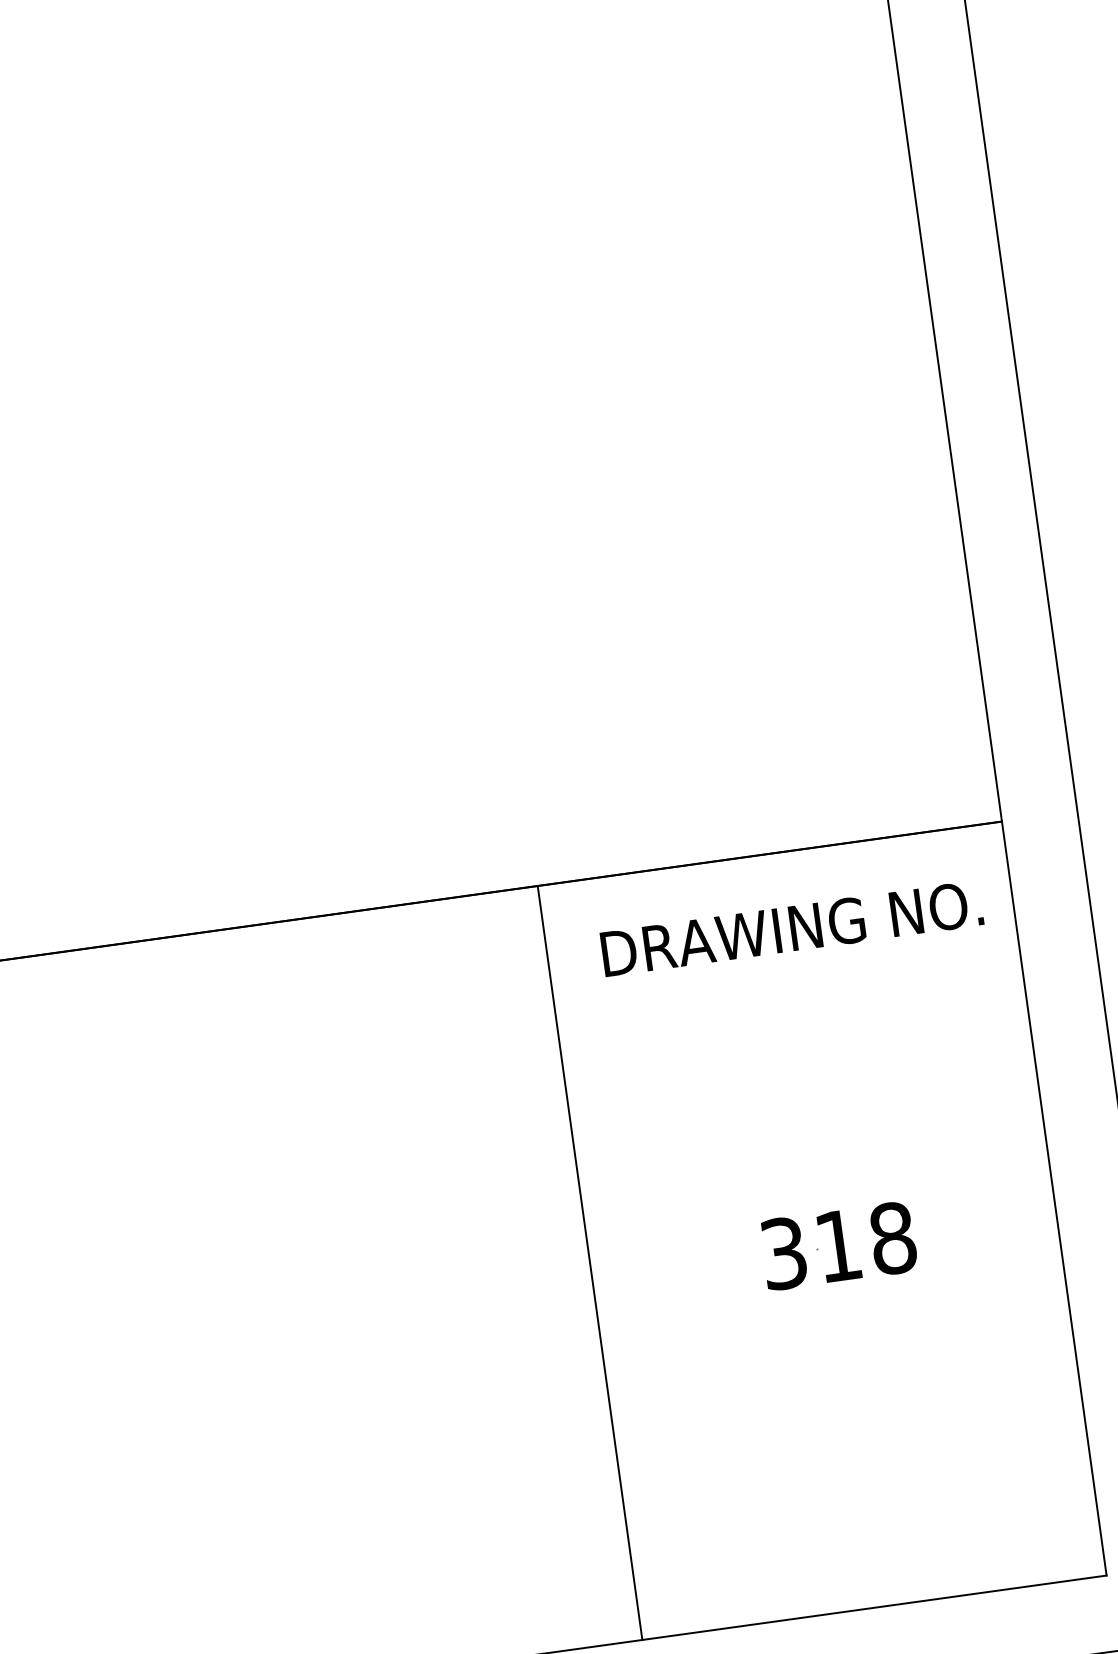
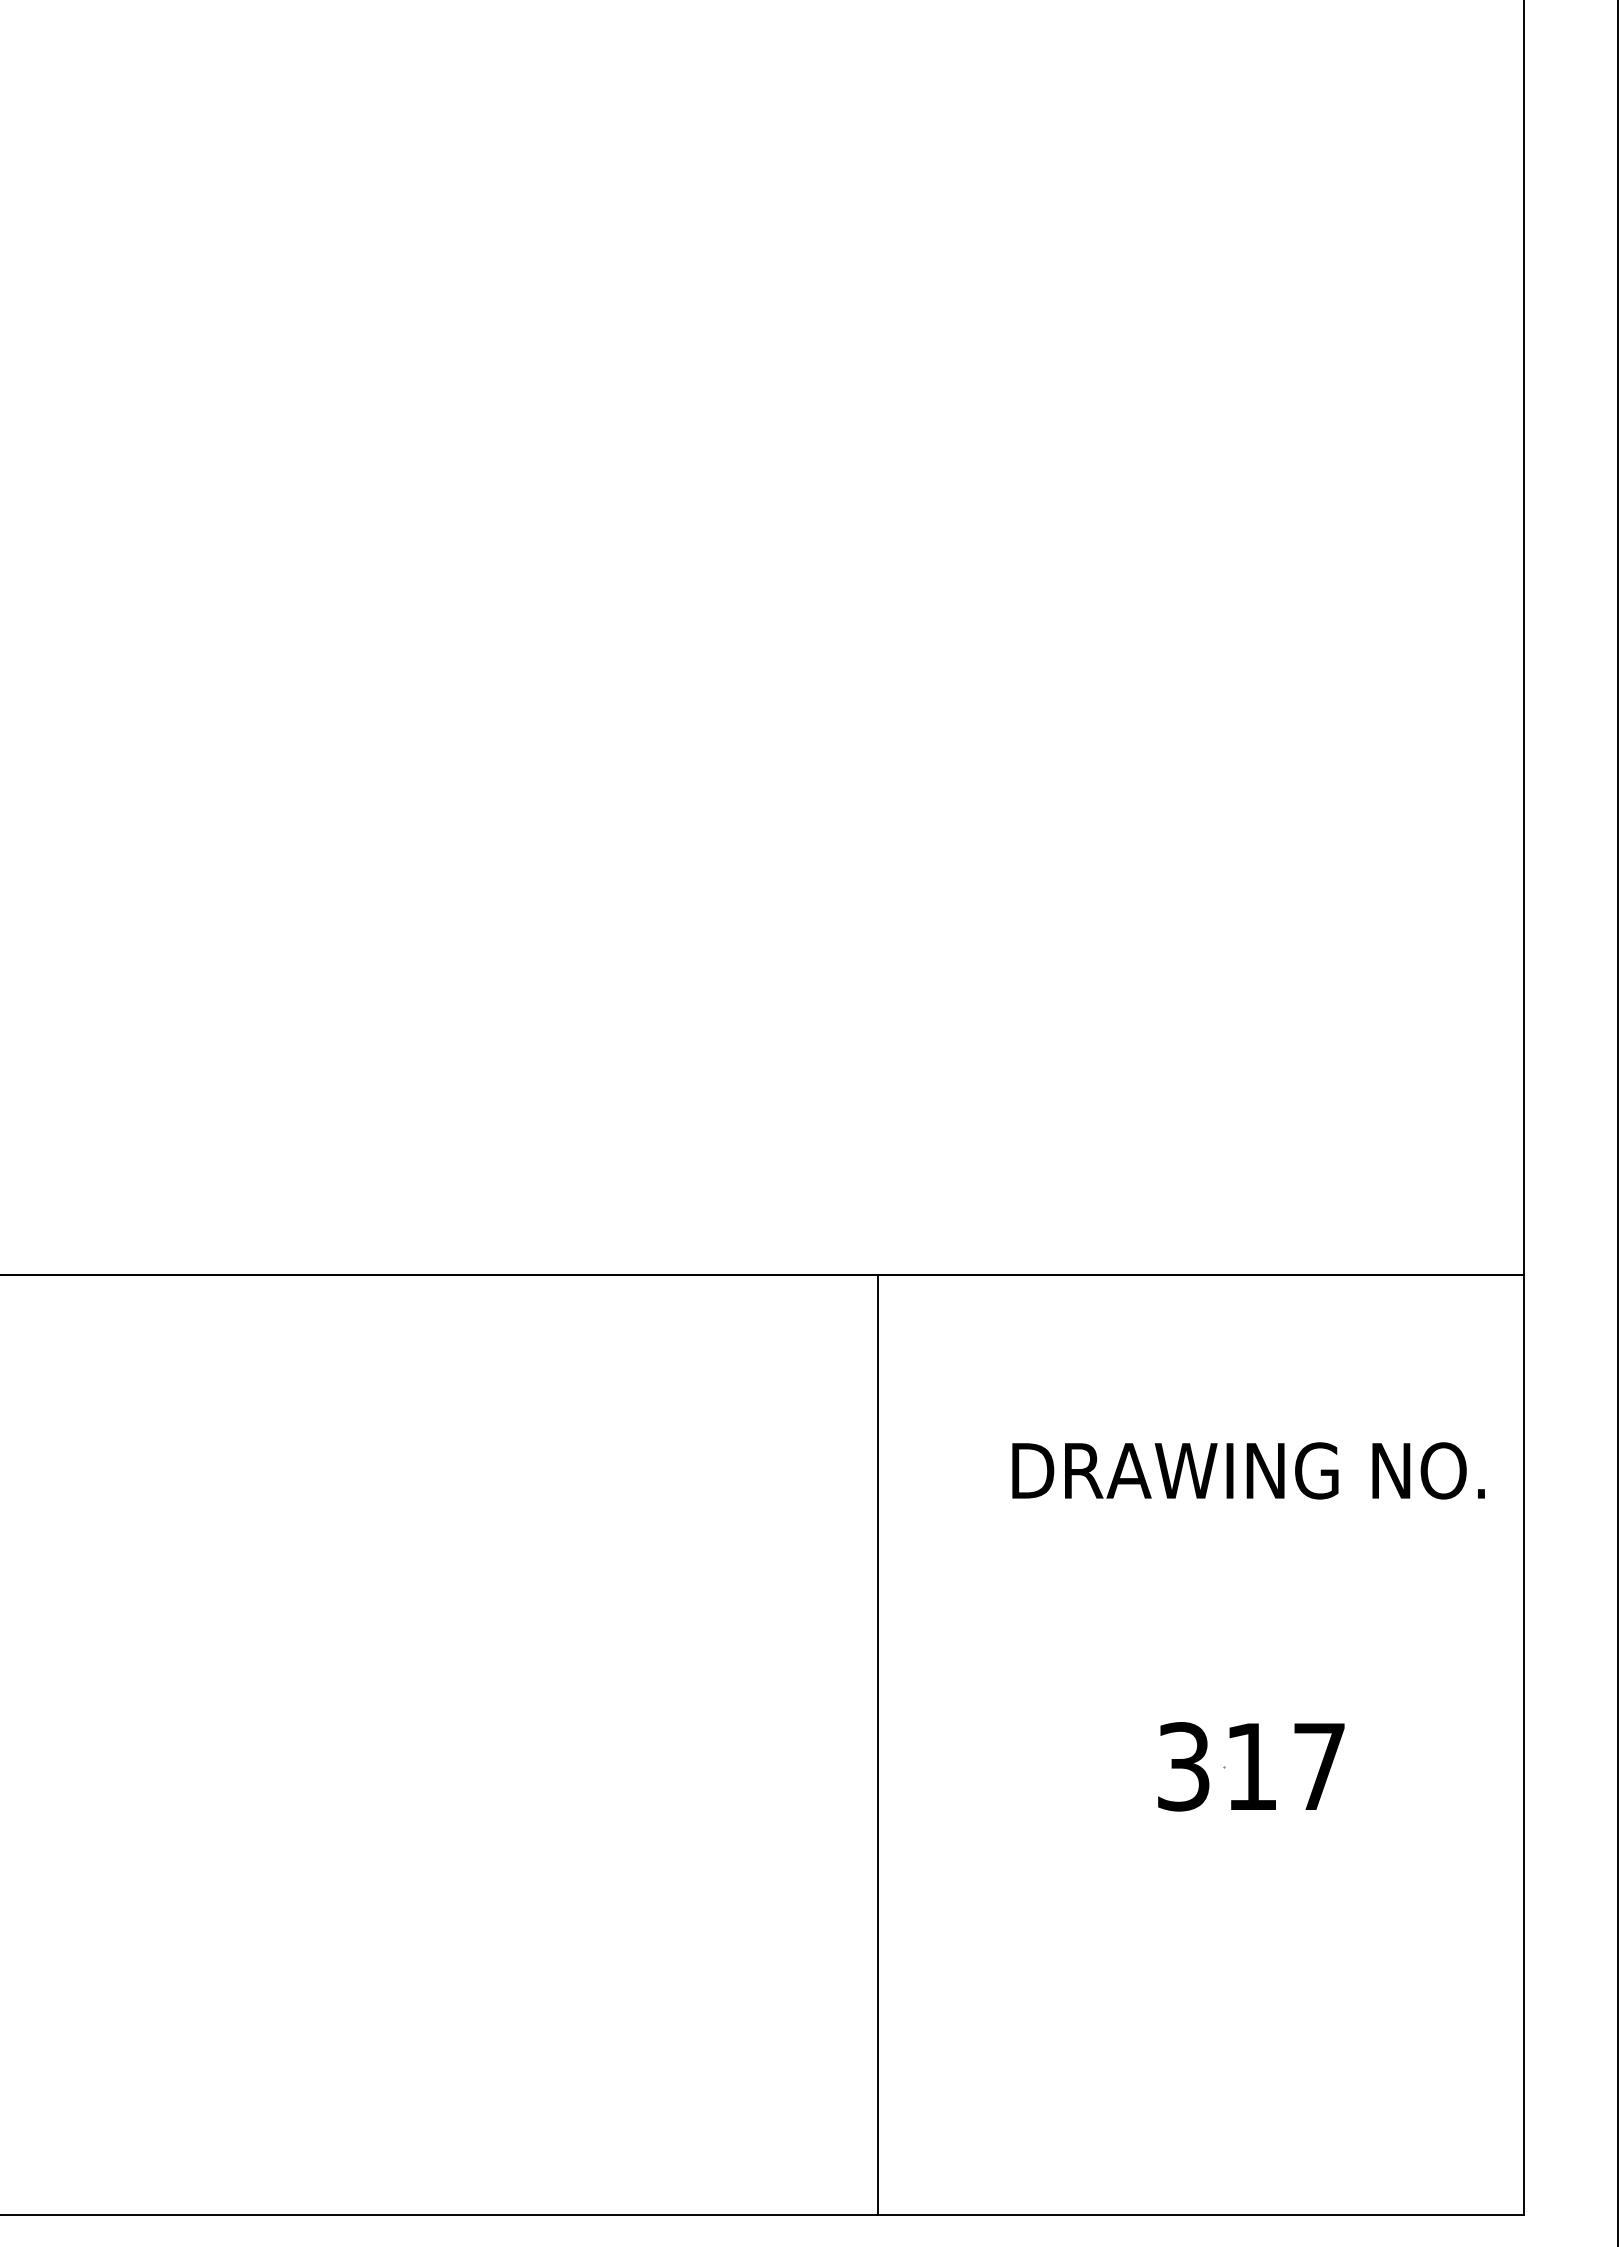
text: (791, 928) -> (1248, 1470), moved
text: (892, 1238) -> (1319, 1766), 318 -> 317
line: (589, 1263) -> (877, 1745), moved

